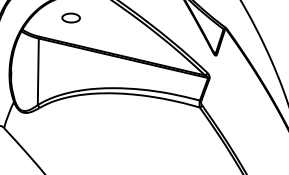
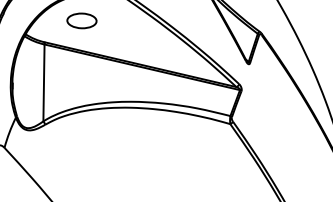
part: (70, 17) -> (81, 20), size x1.43

